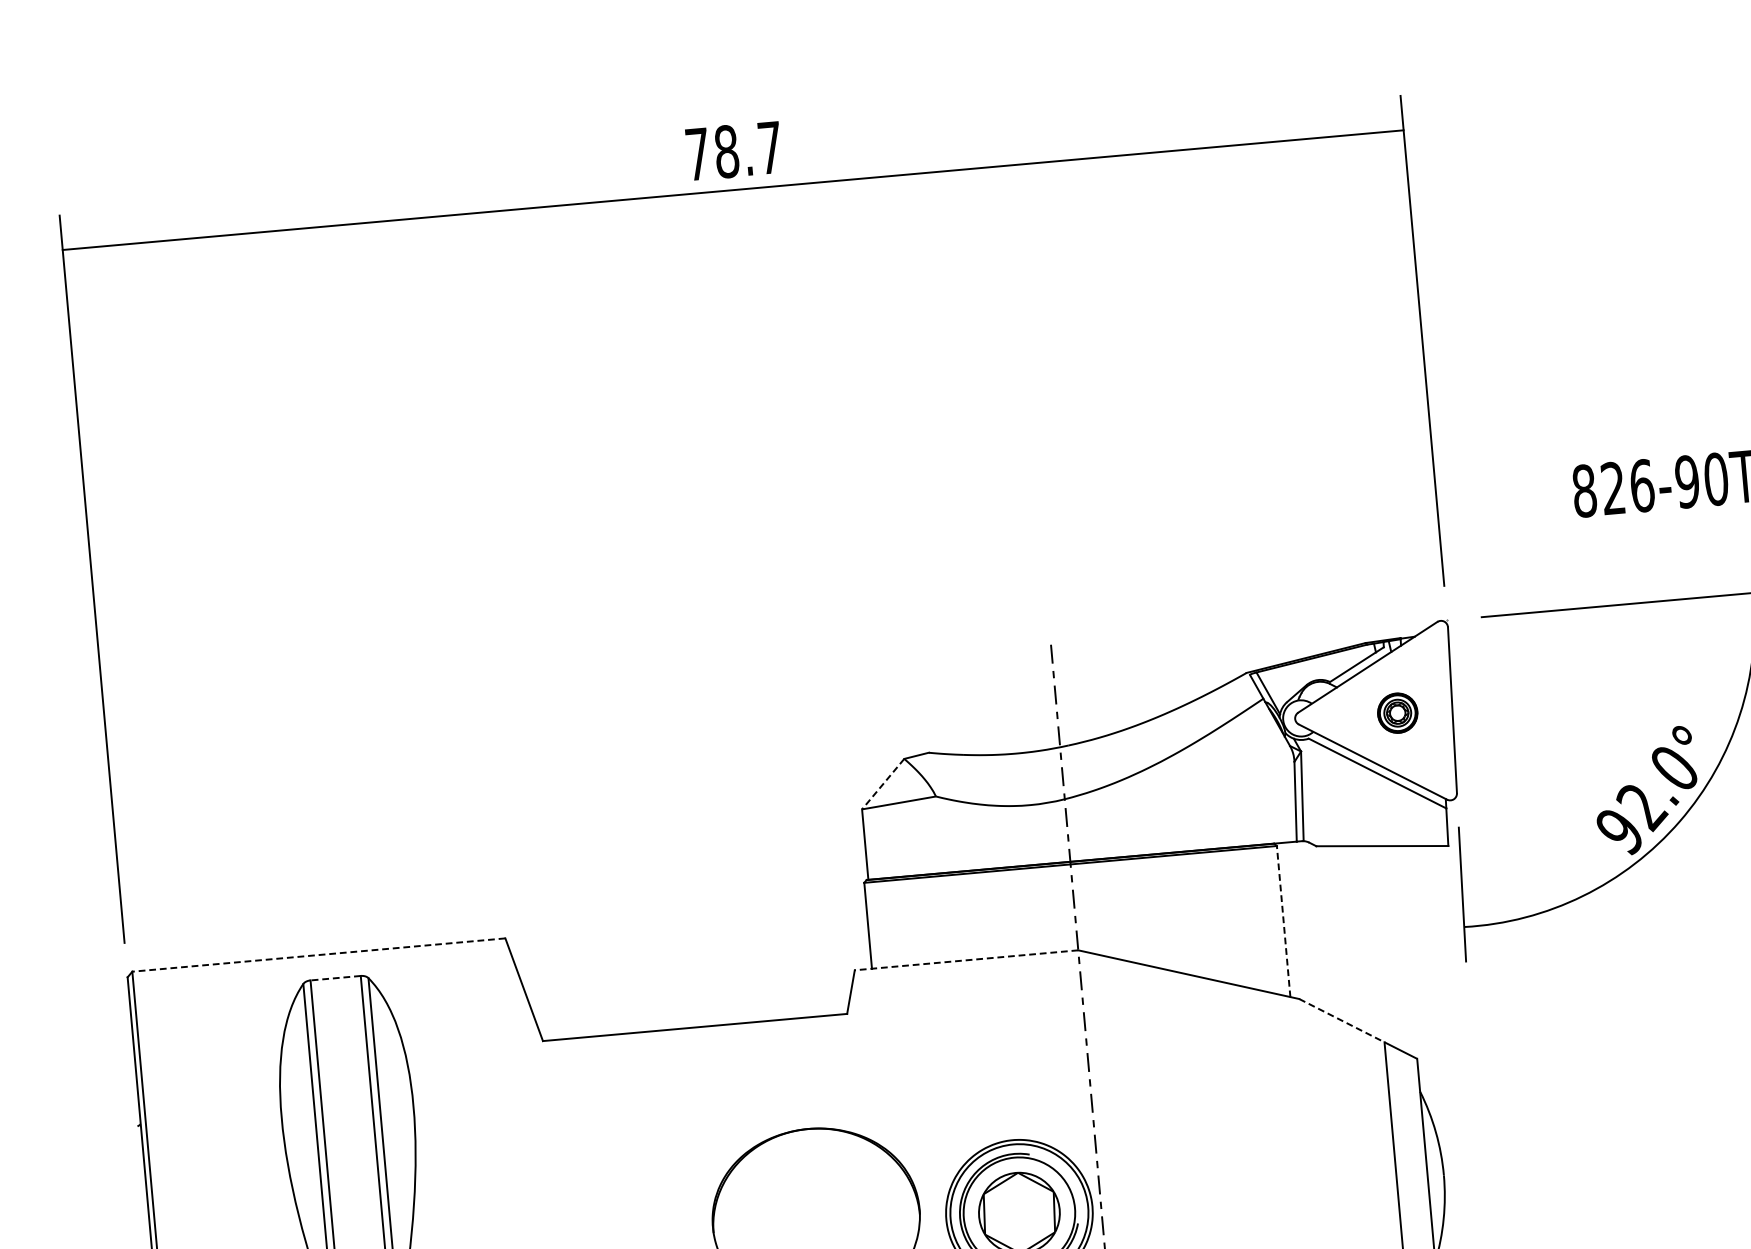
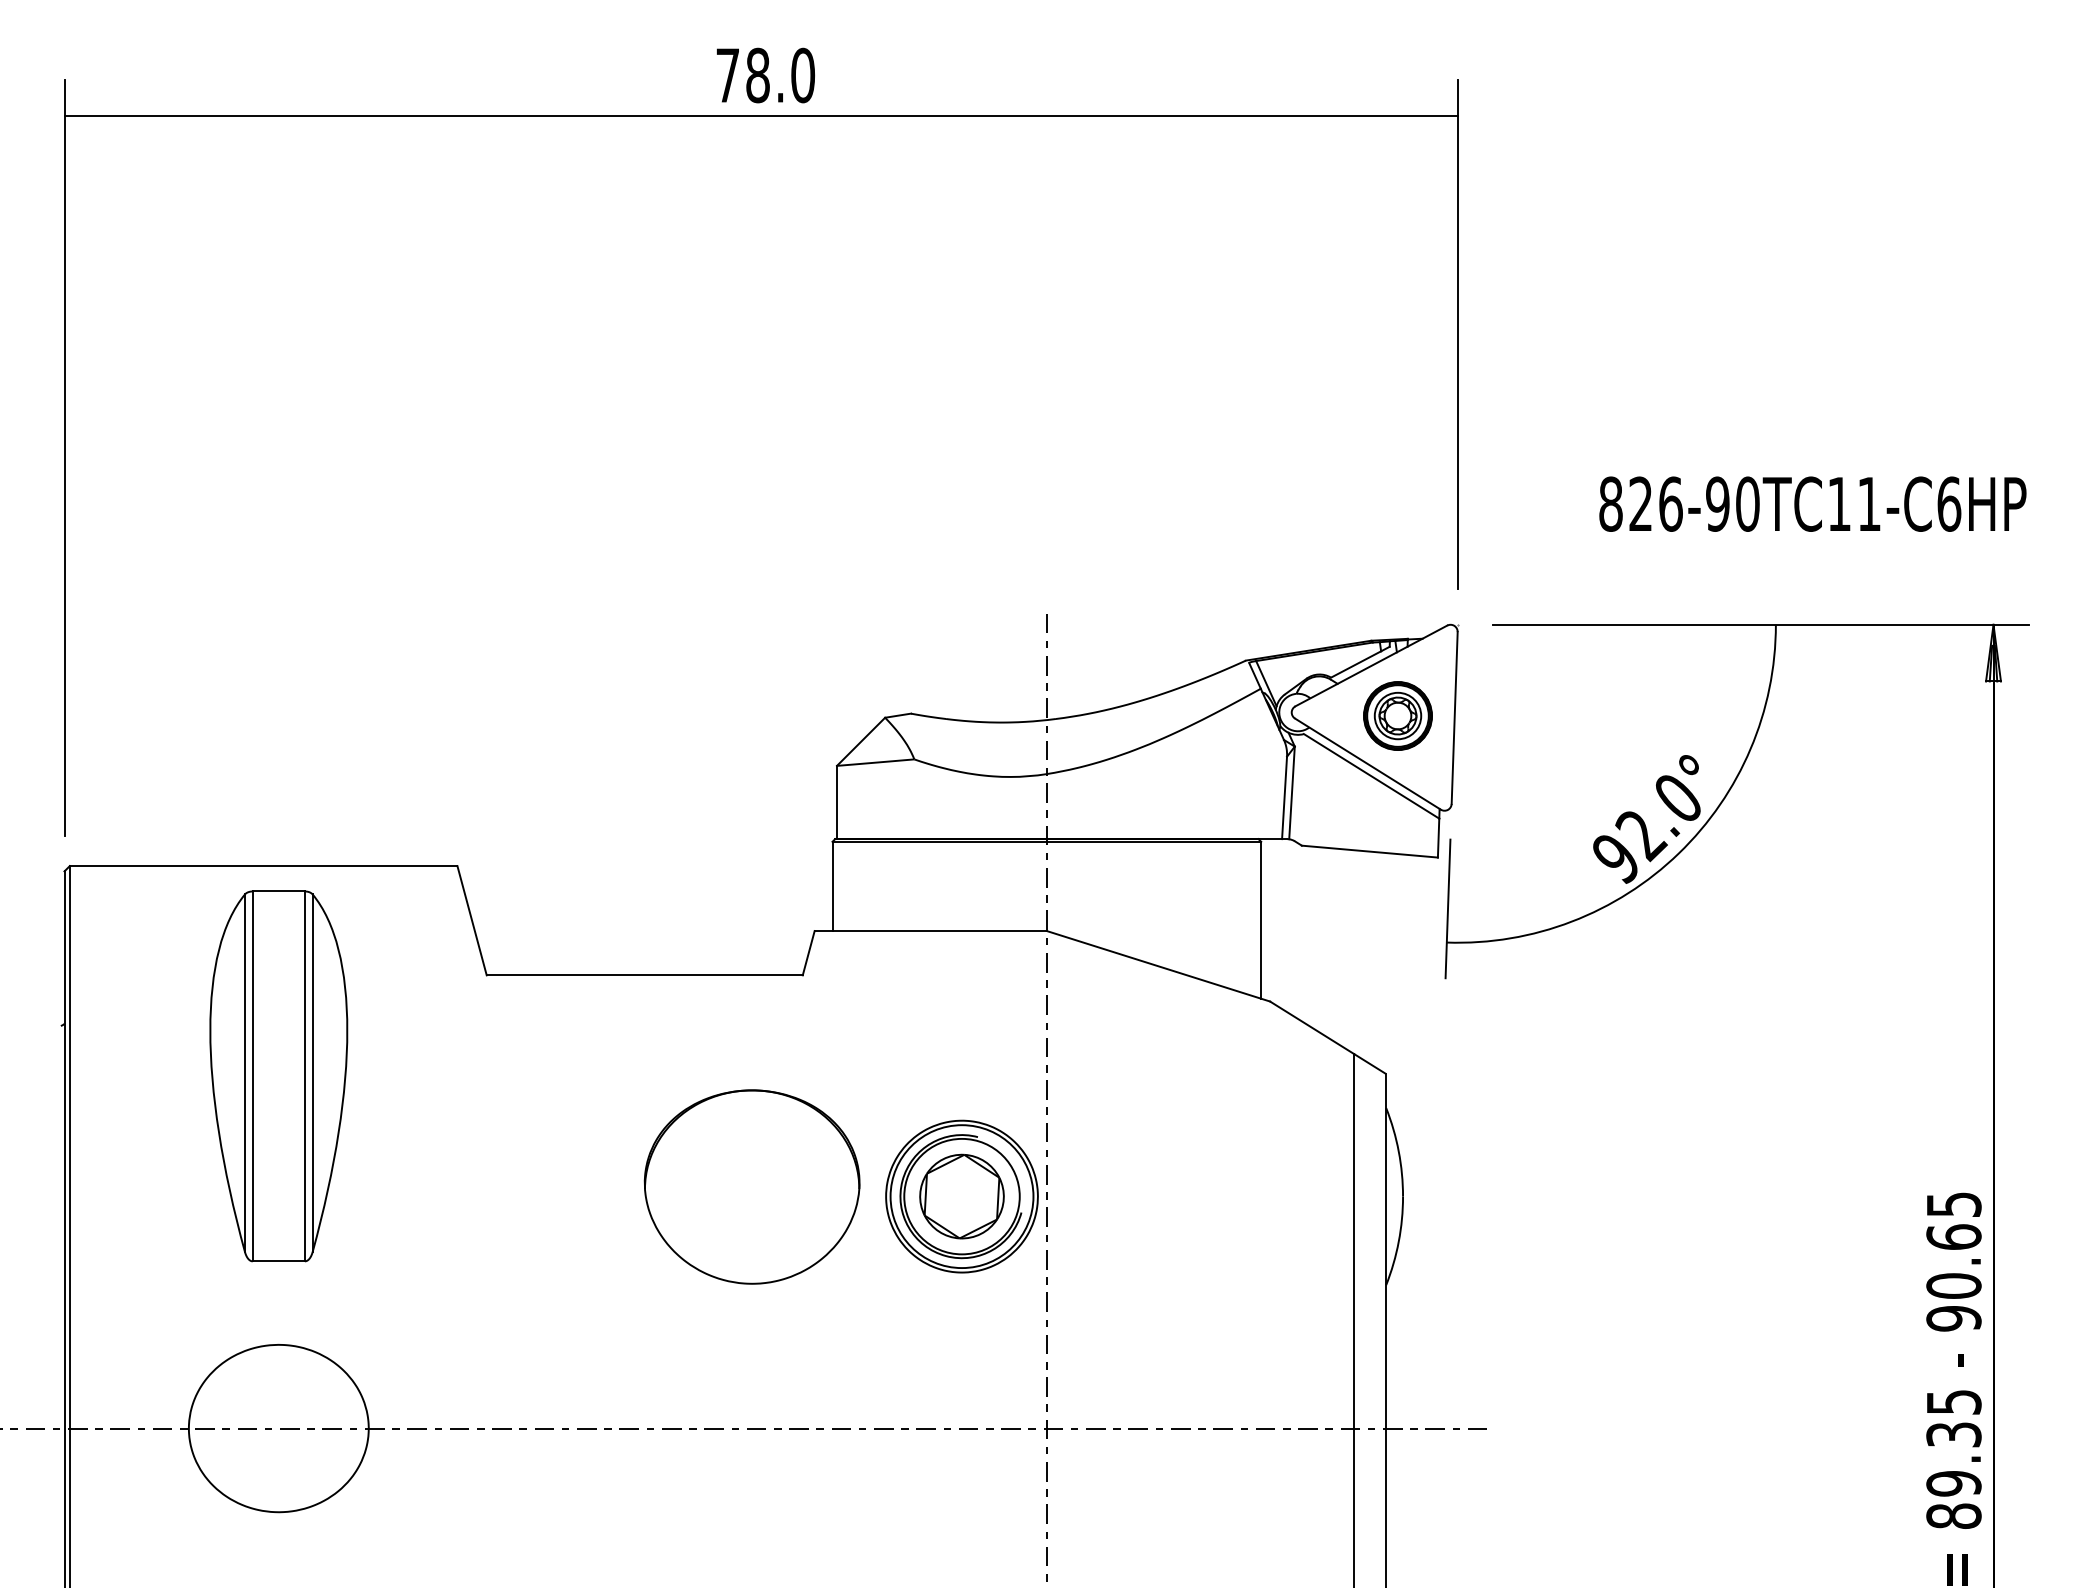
text: (770, 147) -> (803, 75), 78.7 -> 78.0
part: (1397, 712) -> (1397, 715), size x1.67
line: (882, 784) -> (860, 742), dashed -> solid
line: (1283, 921) -> (1261, 920), dashed -> solid
line: (318, 955) -> (263, 866), dashed -> solid
line: (966, 960) -> (930, 931), dashed -> solid
line: (335, 978) -> (278, 891), dashed -> solid
line: (1342, 1021) -> (1312, 1028), dashed -> solid

